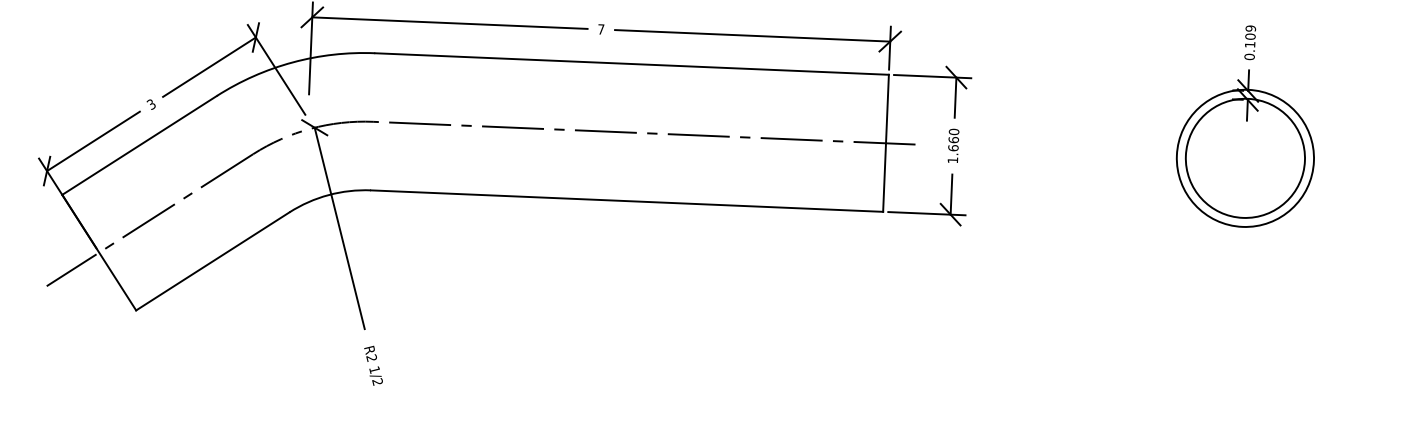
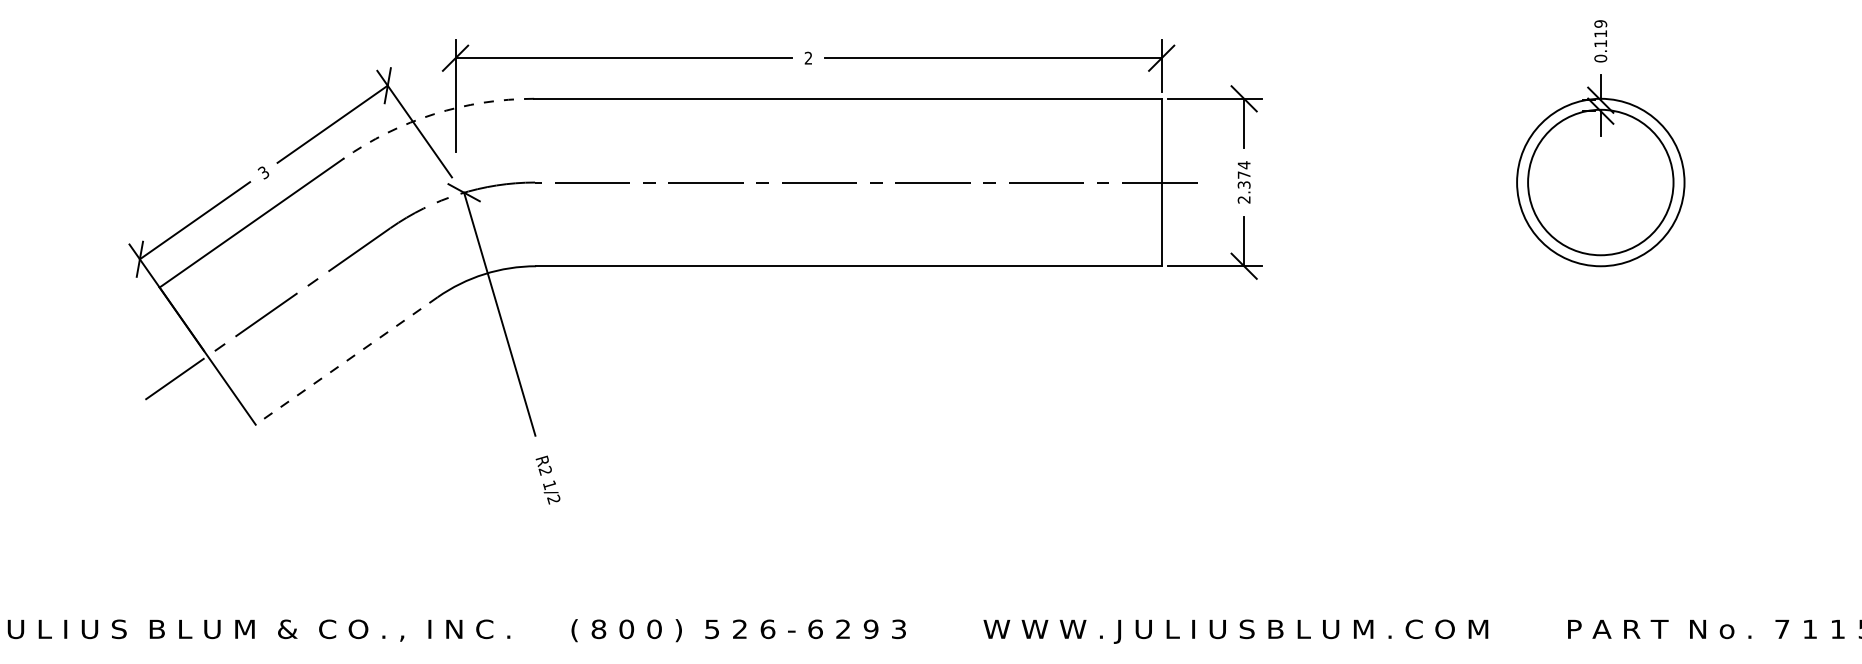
text: (601, 28) -> (808, 57), 7 -> 2
text: (1250, 36) -> (1600, 33), 0.109 -> 0.119
arc: (293, 62) -> (434, 114), solid -> dashed
text: (952, 146) -> (1243, 182), 1.660 -> 2.374
line: (212, 261) -> (346, 361), solid -> dashed

